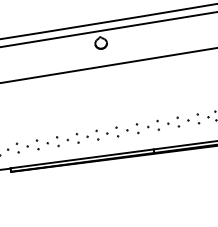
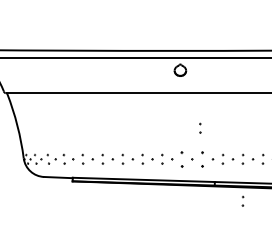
part: (130, 97) -> (200, 127), added
part: (137, 127) -> (202, 158), size x1.6
part: (117, 131) -> (182, 158), size x1.6
part: (184, 163) -> (242, 200), added

